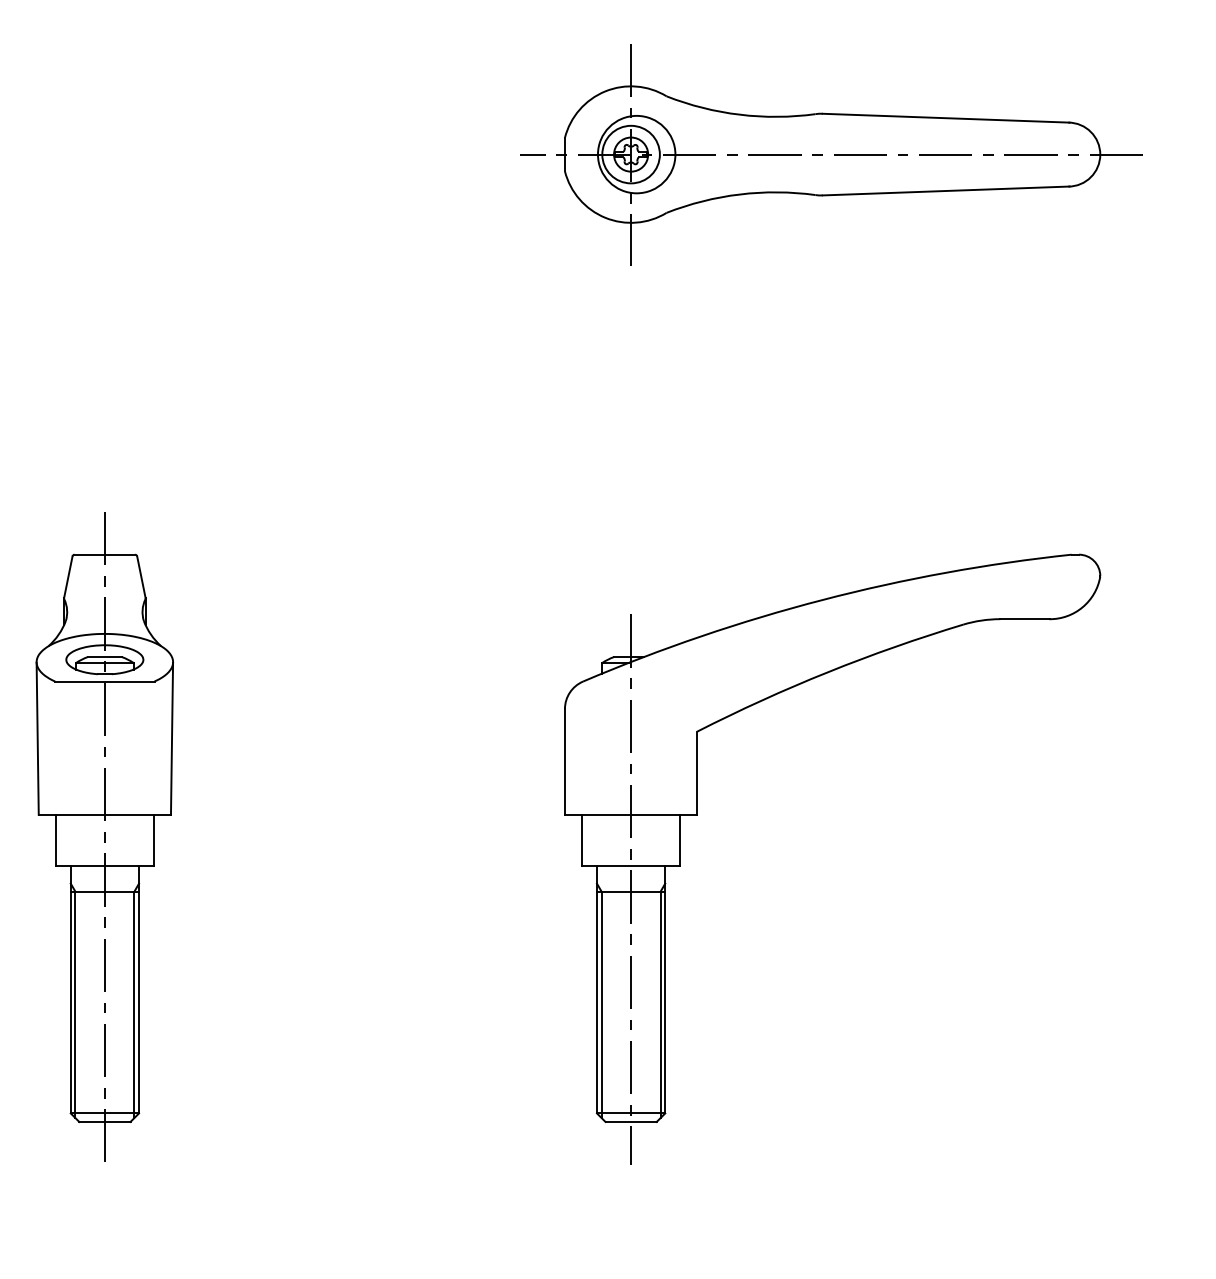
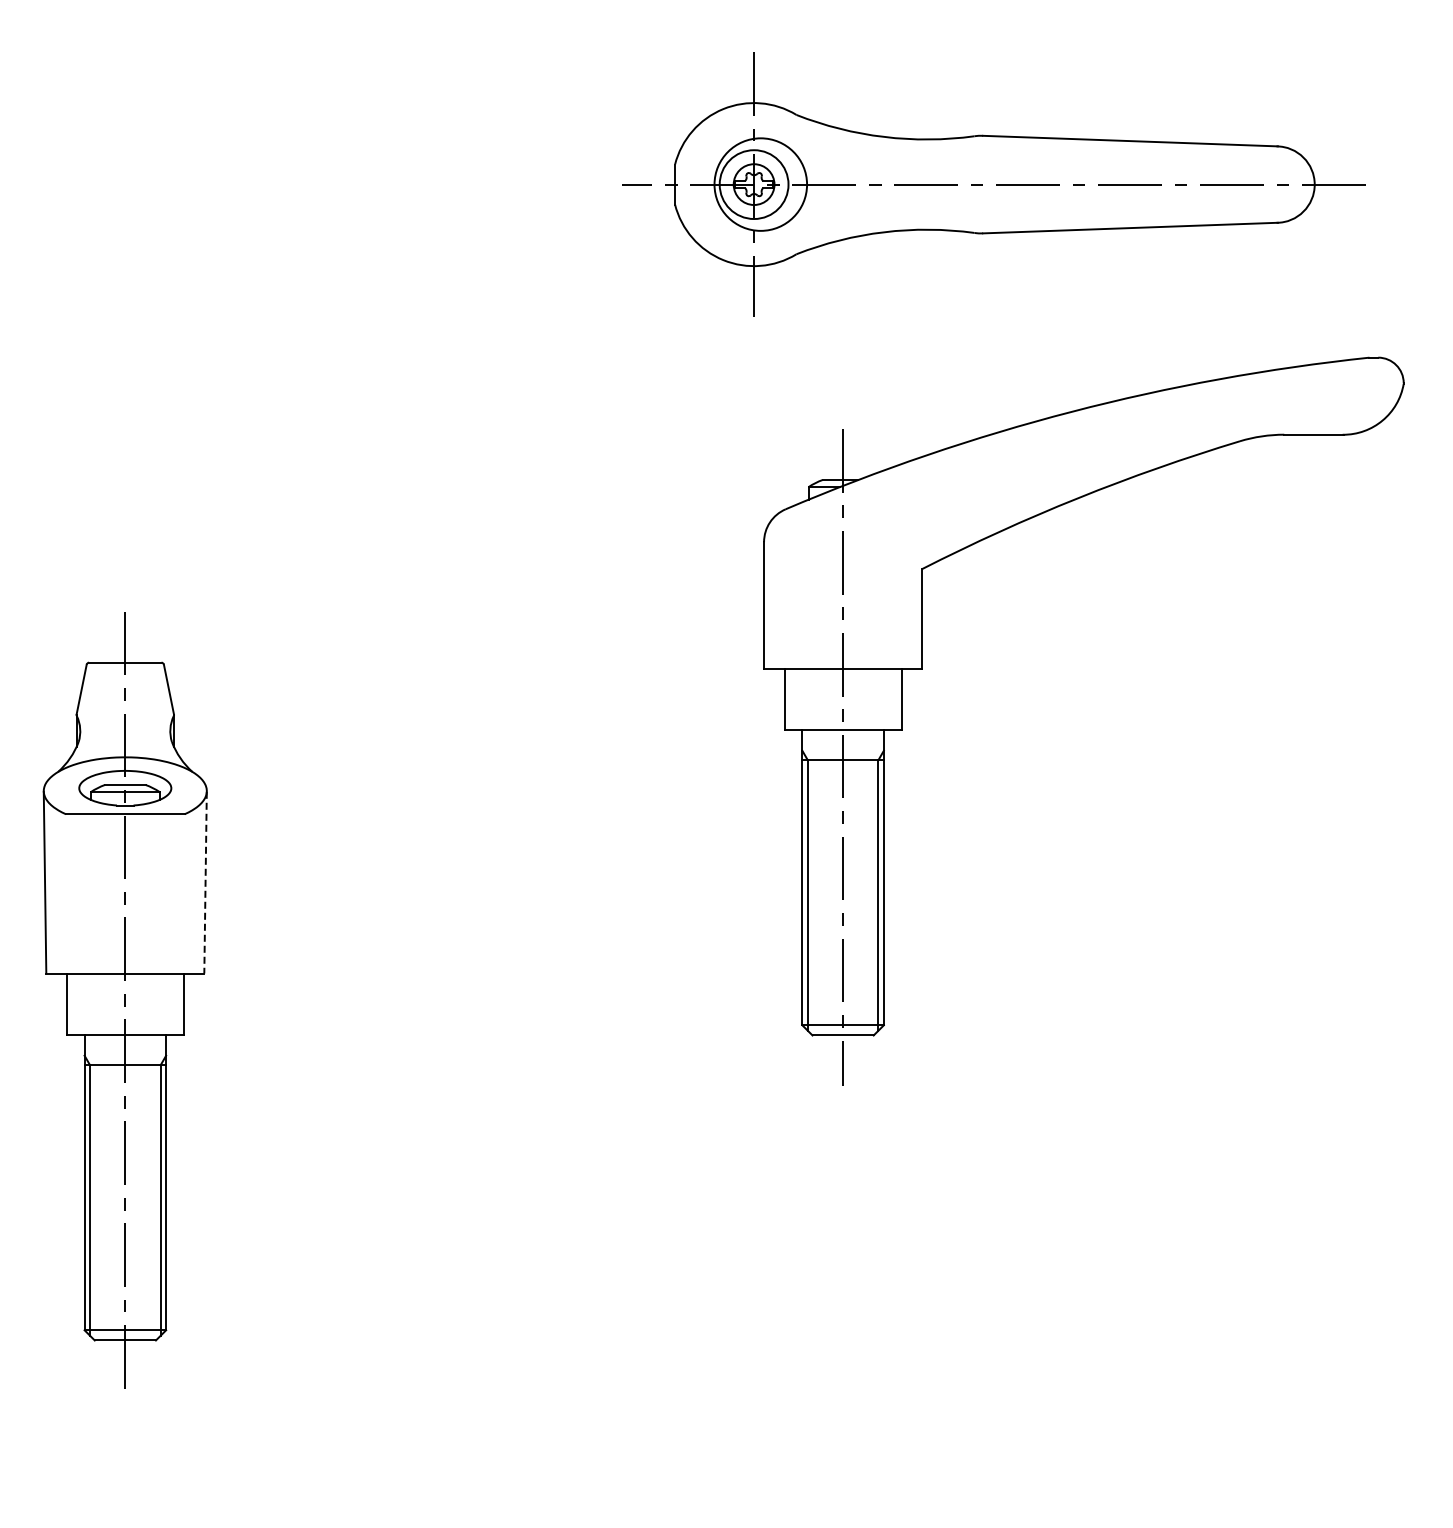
line: (171, 738) -> (205, 882), solid -> dashed
part: (697, 815) -> (922, 669), moved

